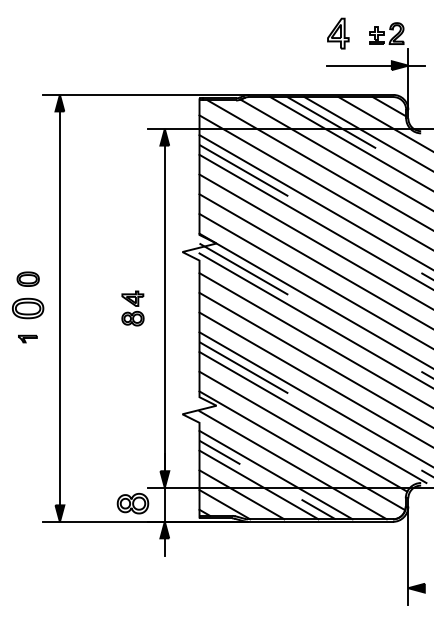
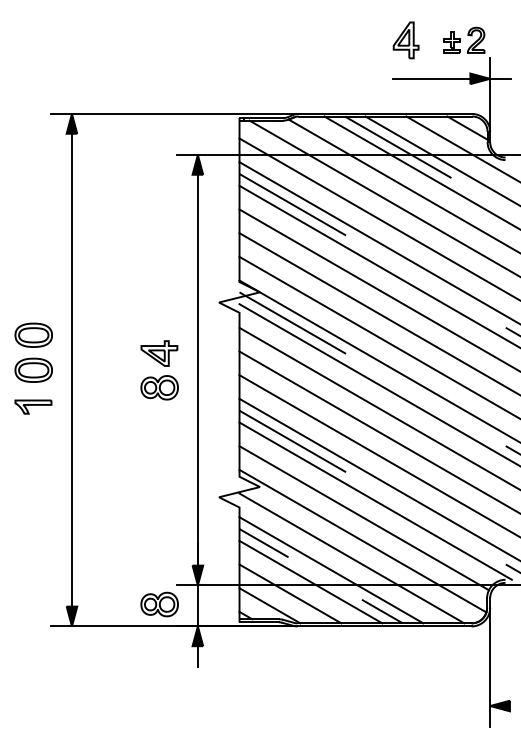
part: (28, 278) -> (34, 334), size x1.43
part: (132, 308) -> (159, 370), size x1.43
part: (27, 338) -> (33, 406), size x1.67

